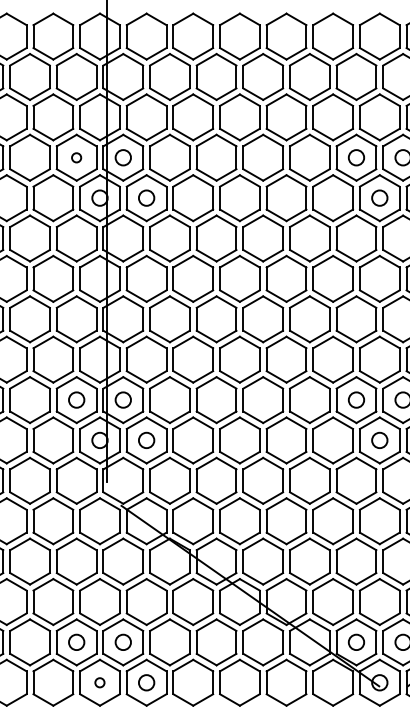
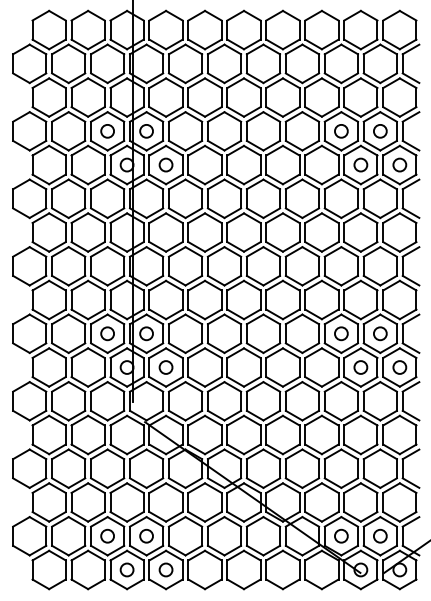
circle: (76, 157) -> (107, 131), size x1.67
circle: (99, 682) -> (126, 569), size x1.67

